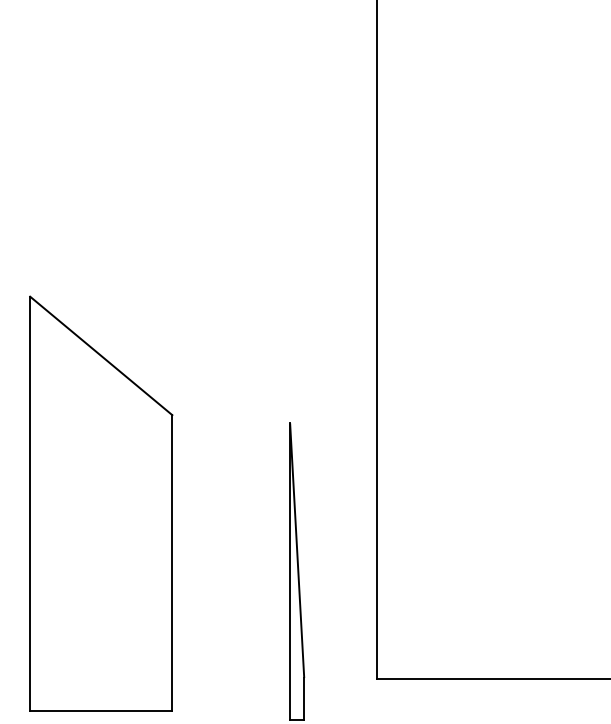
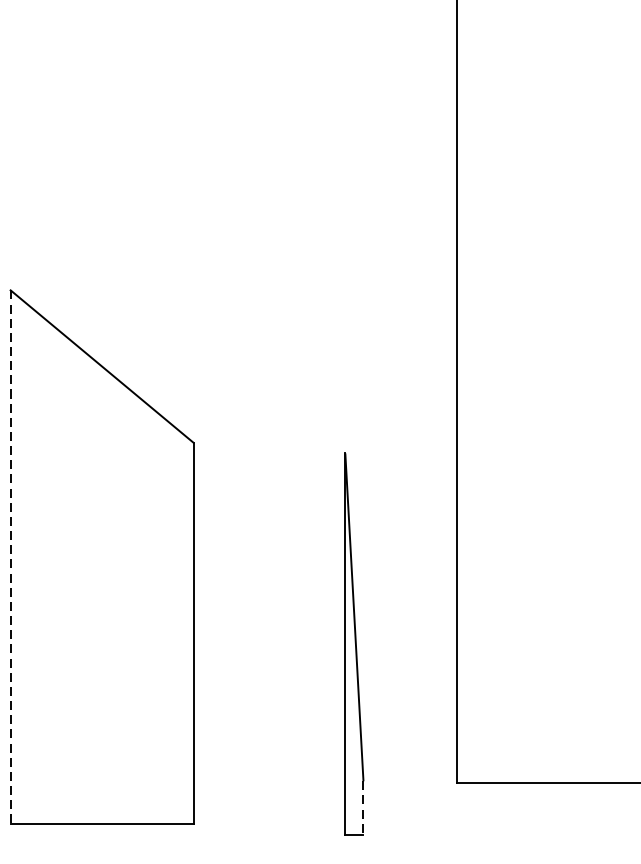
line: (30, 504) -> (11, 557), solid -> dashed
line: (304, 698) -> (363, 807), solid -> dashed

